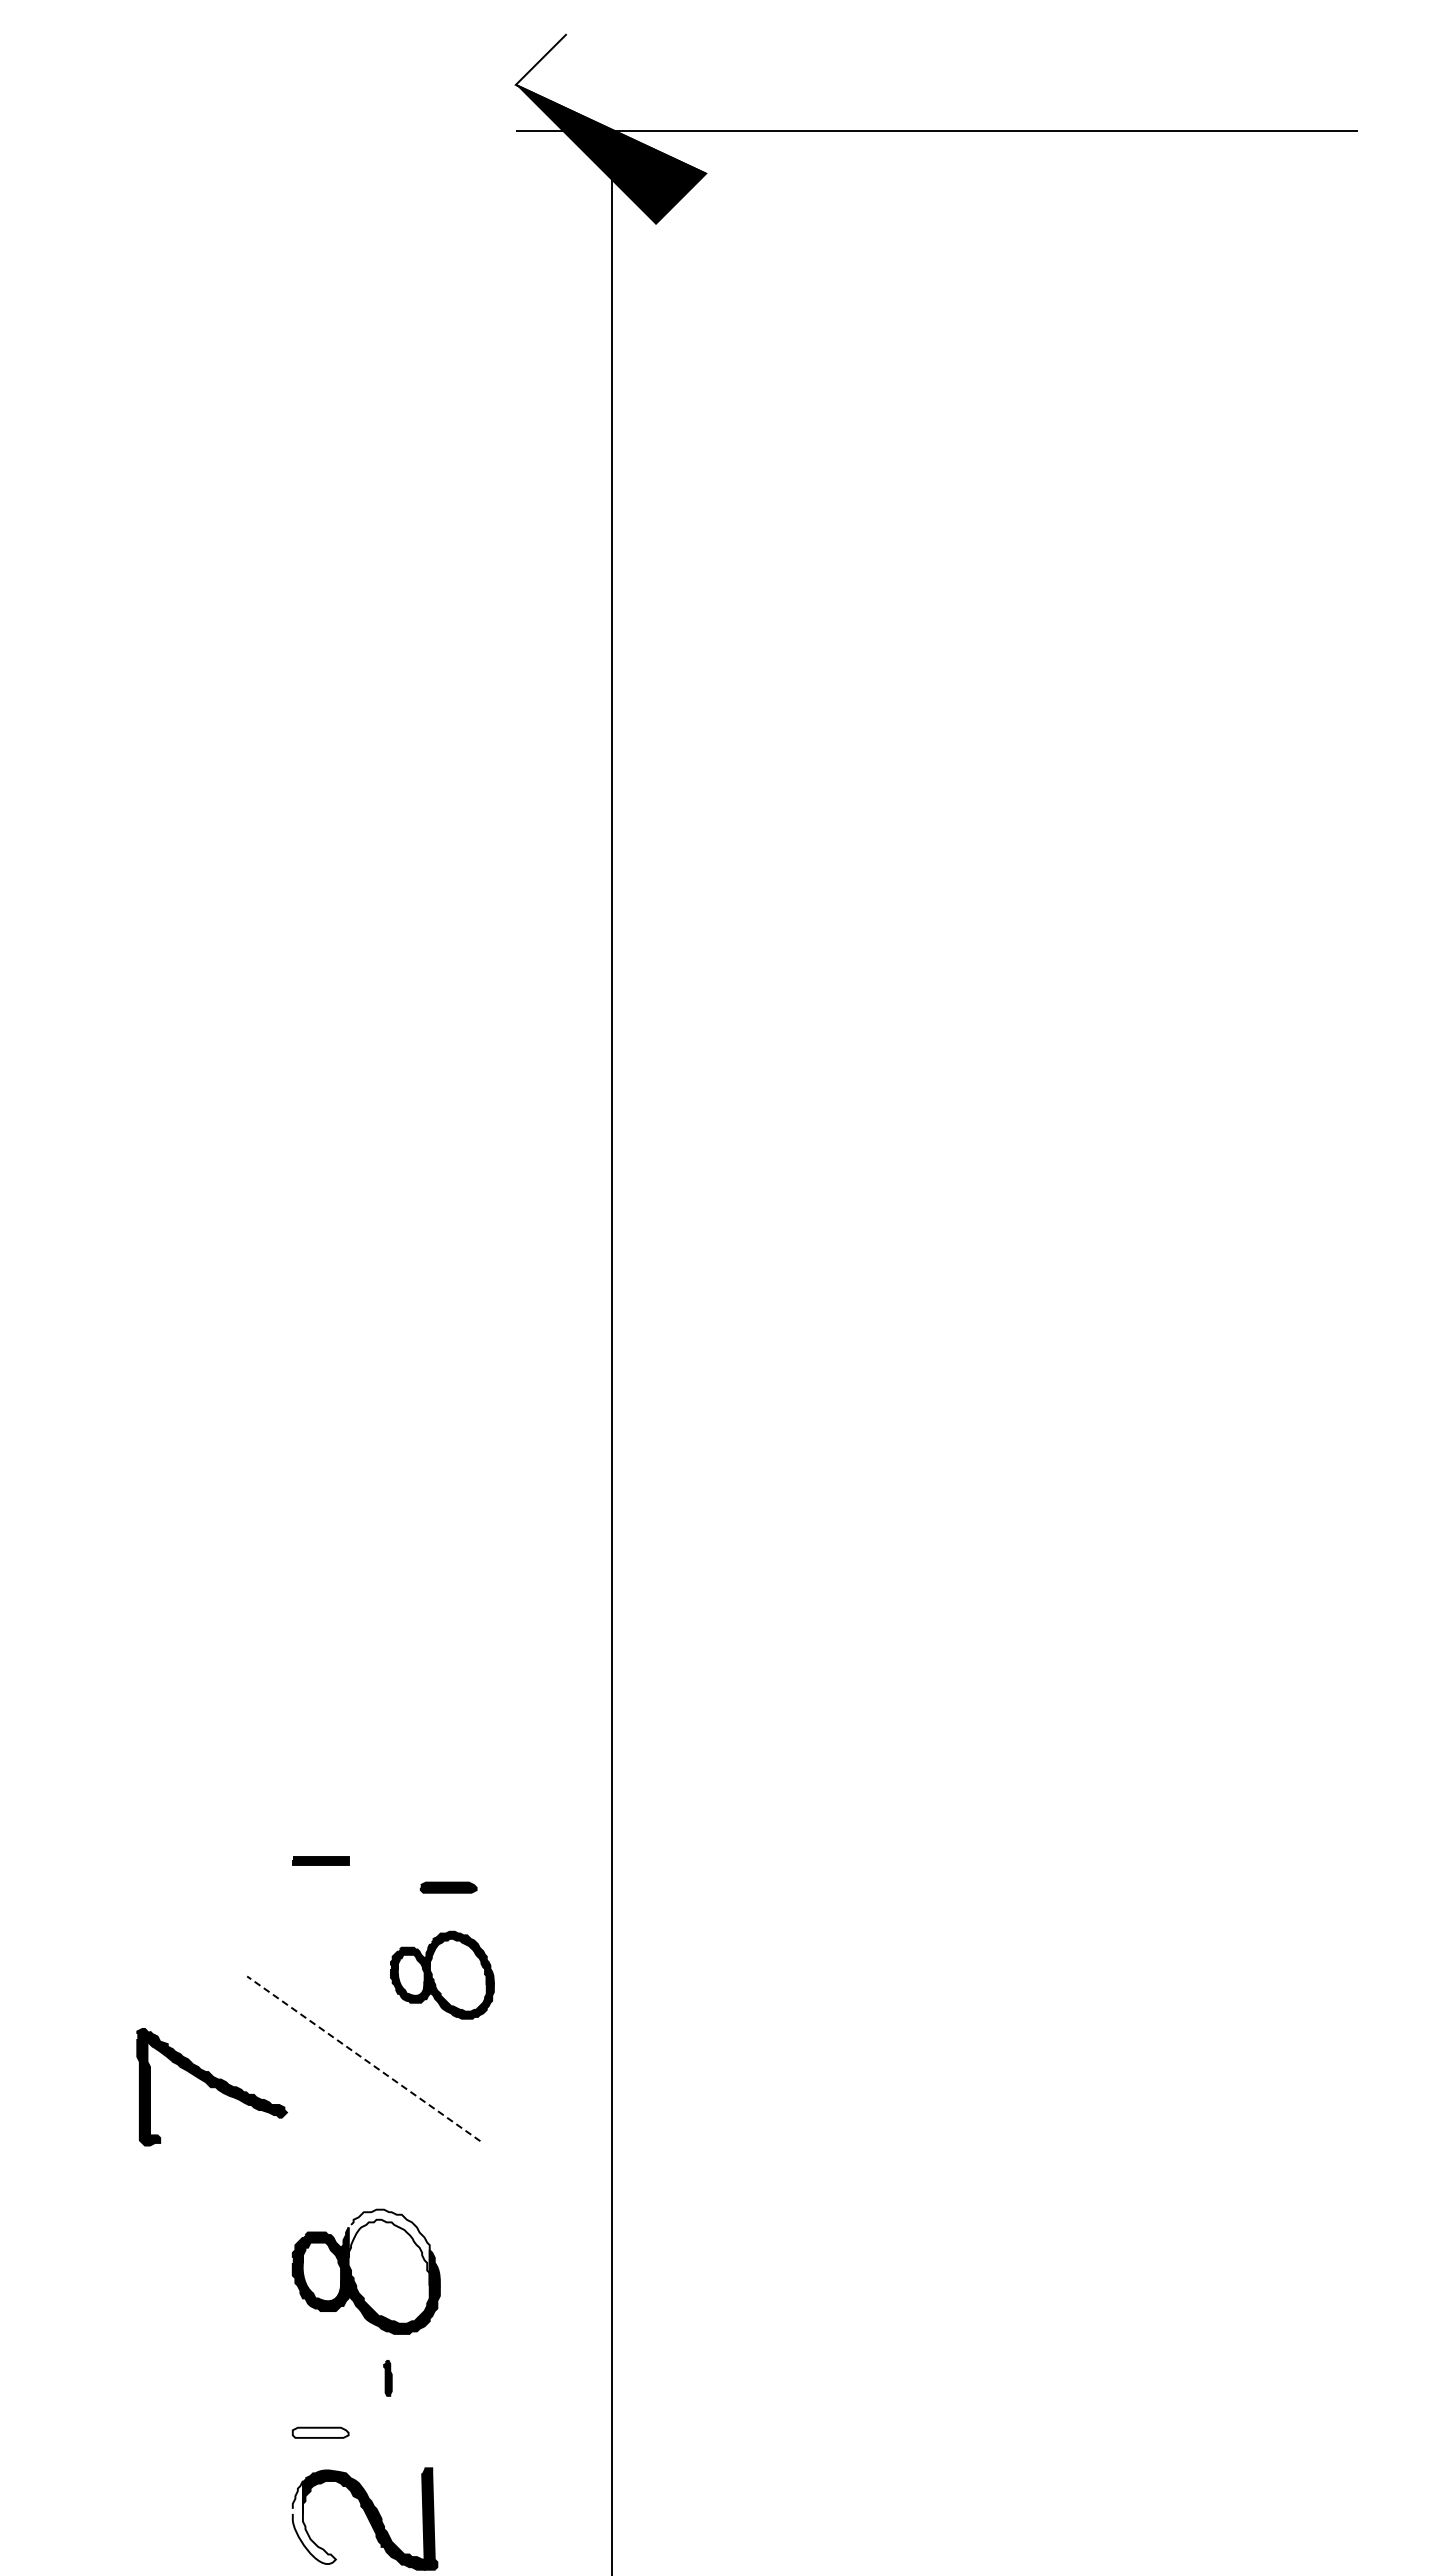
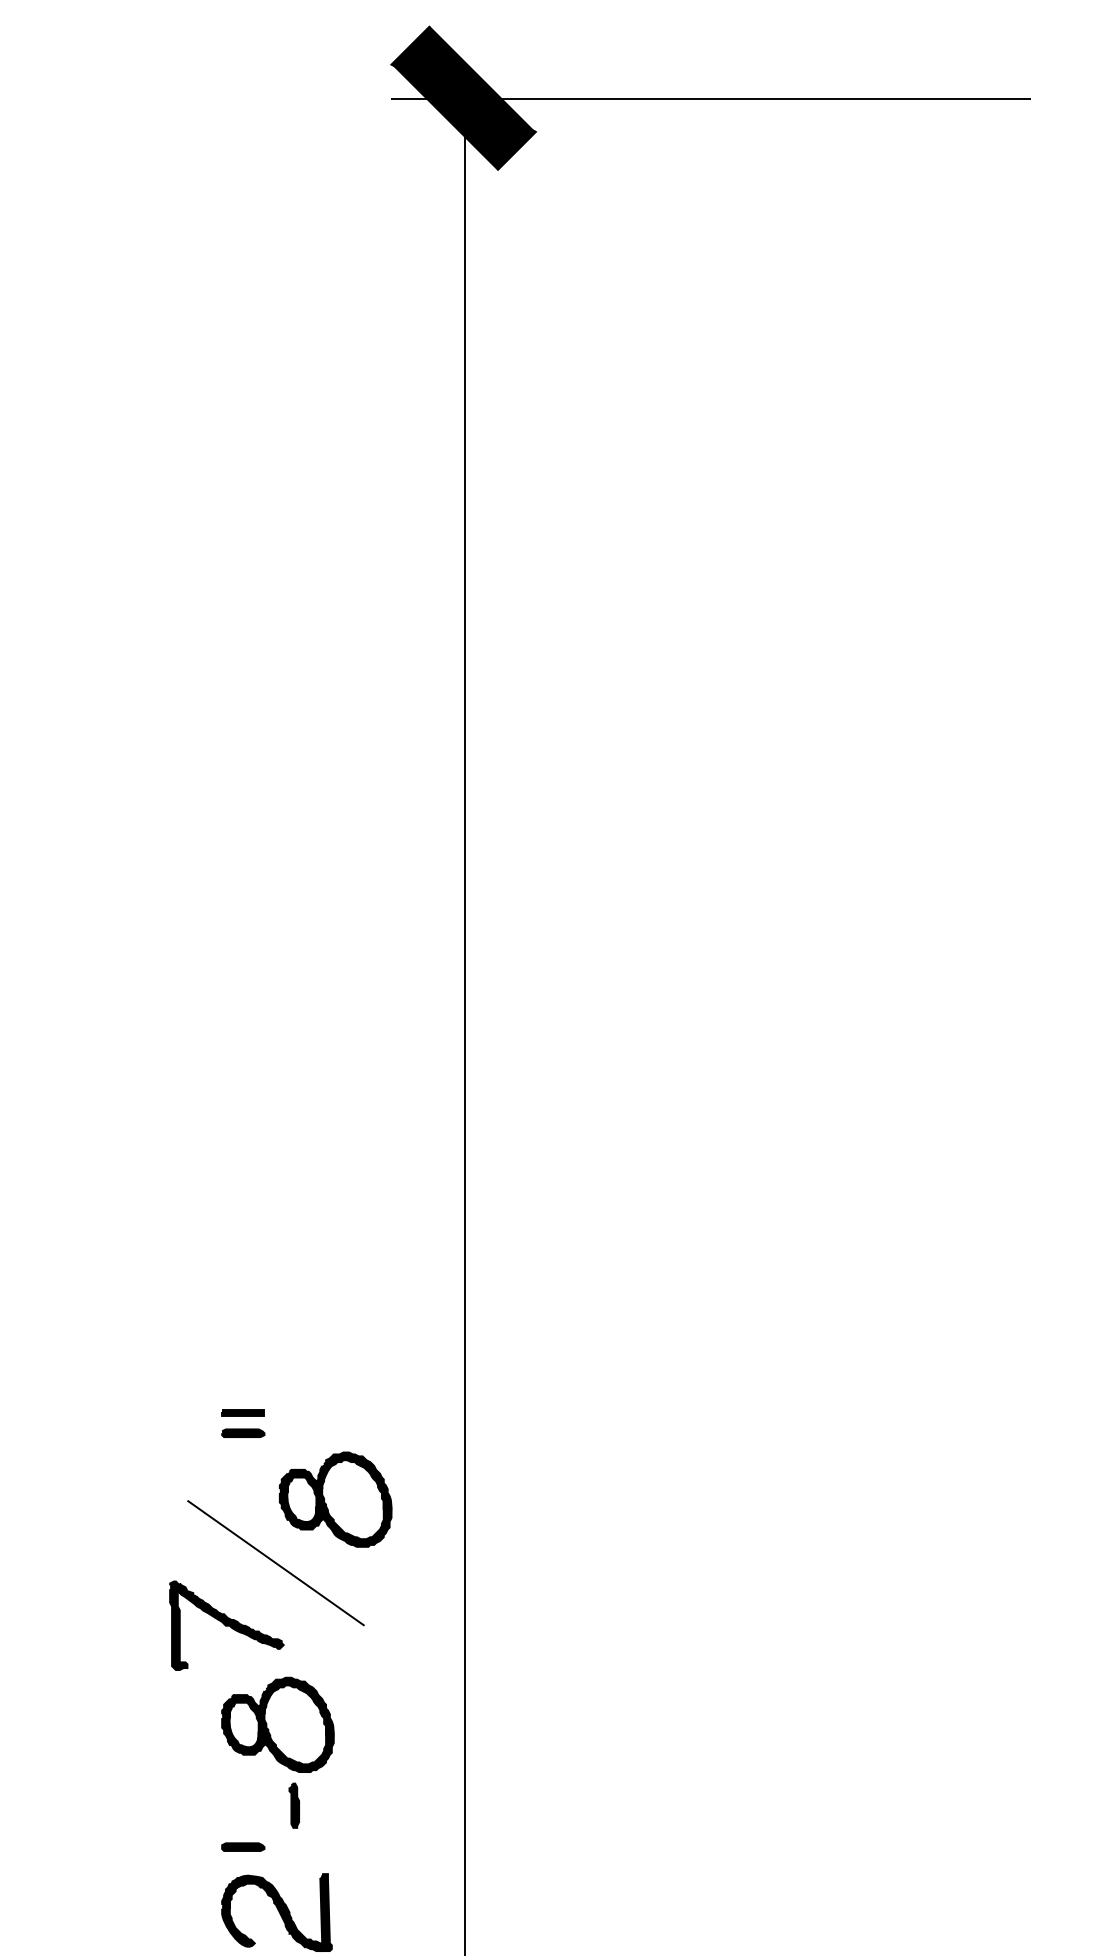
fill: (610, 103) -> (463, 78), added
part: (448, 1887) -> (243, 1433), moved
part: (442, 1975) -> (335, 1499), size x1.43
line: (363, 2058) -> (275, 1562), dashed -> solid
part: (211, 2087) -> (226, 1625), moved
fill: (388, 2247) -> (294, 1706), added
part: (387, 2378) -> (294, 1805), size x1.67
fill: (320, 2432) -> (243, 1846), added
fill: (313, 2522) -> (237, 1915), added

